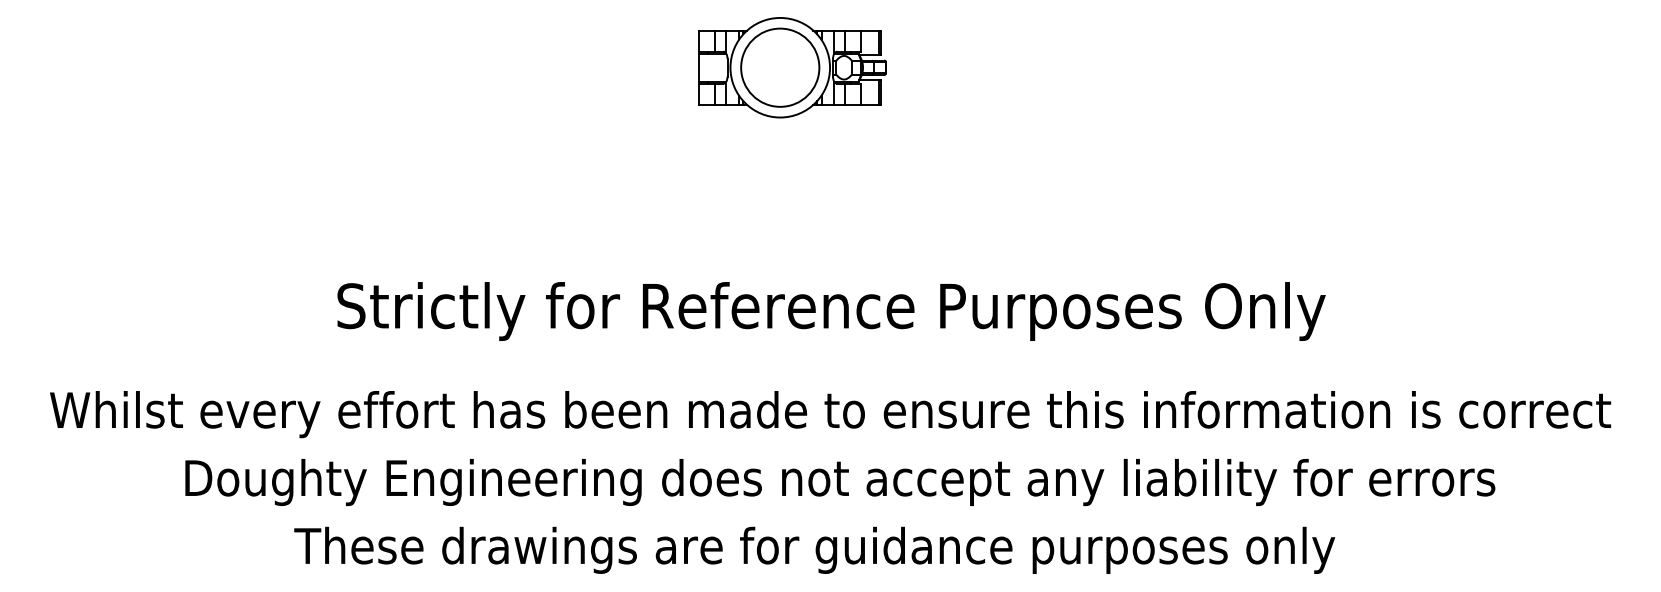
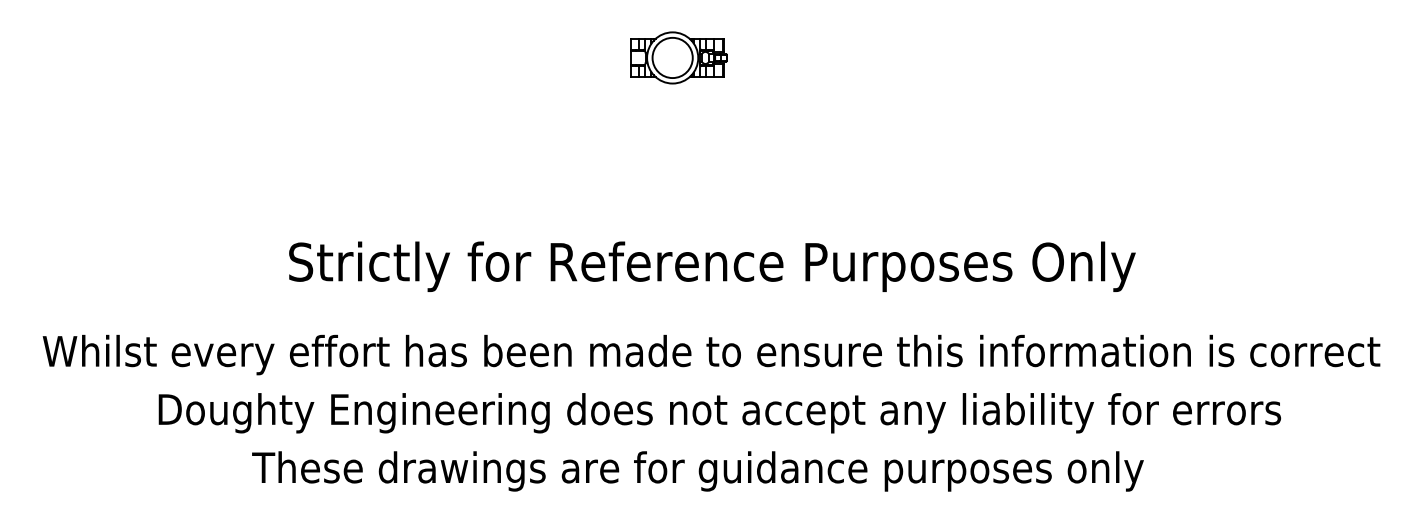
part: (791, 67) -> (678, 57), size x0.6

